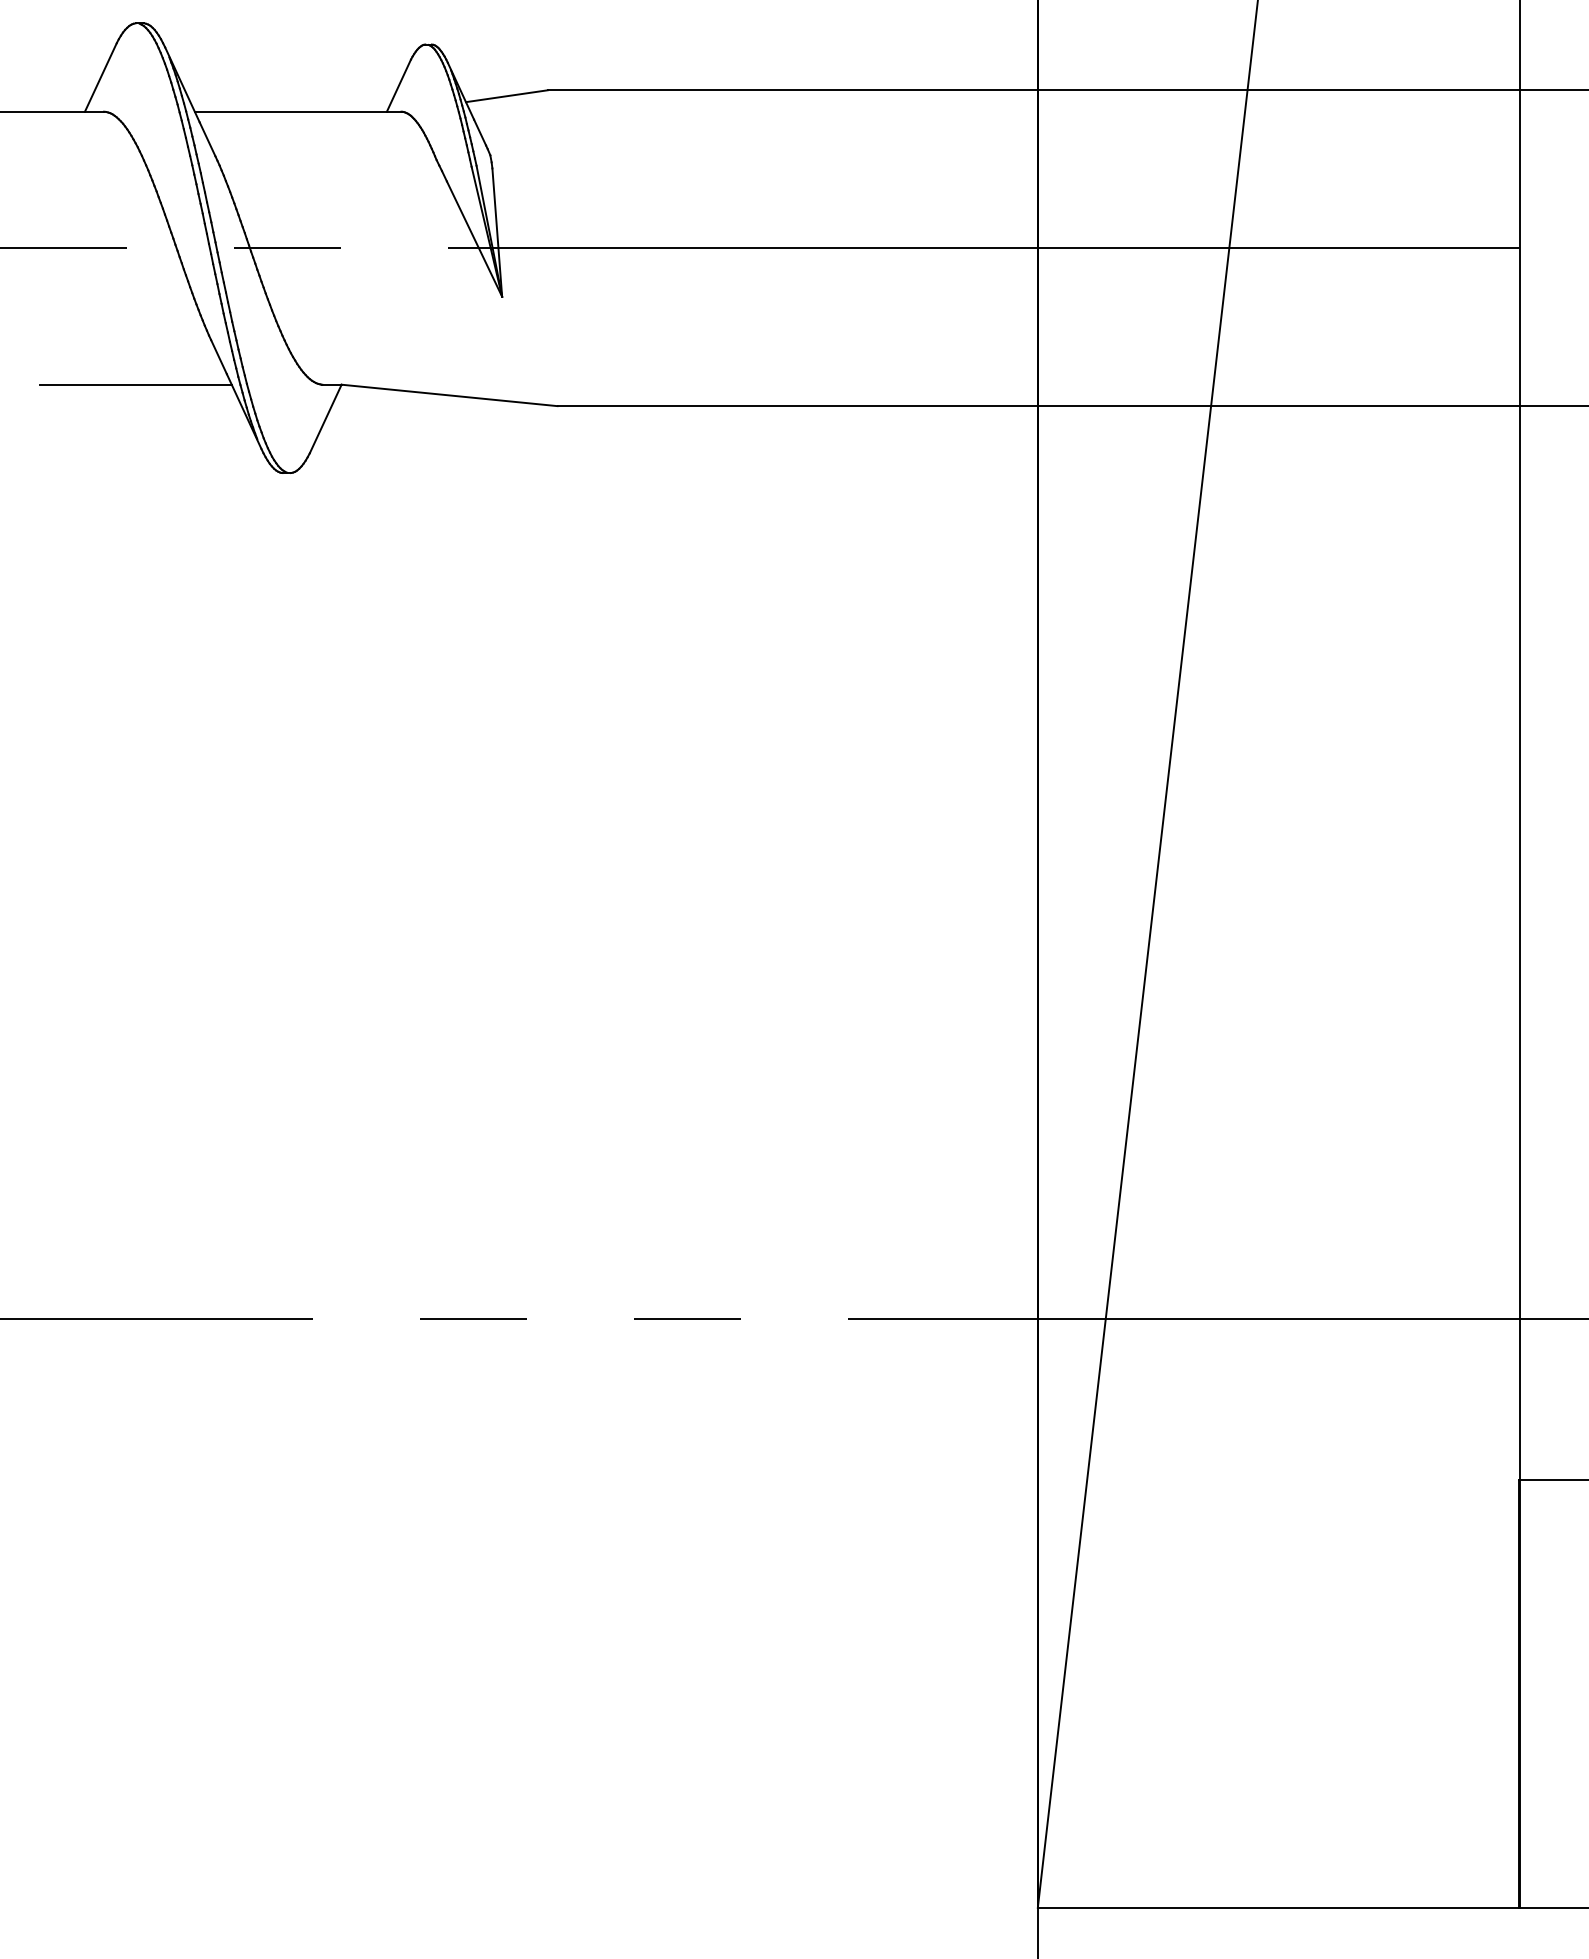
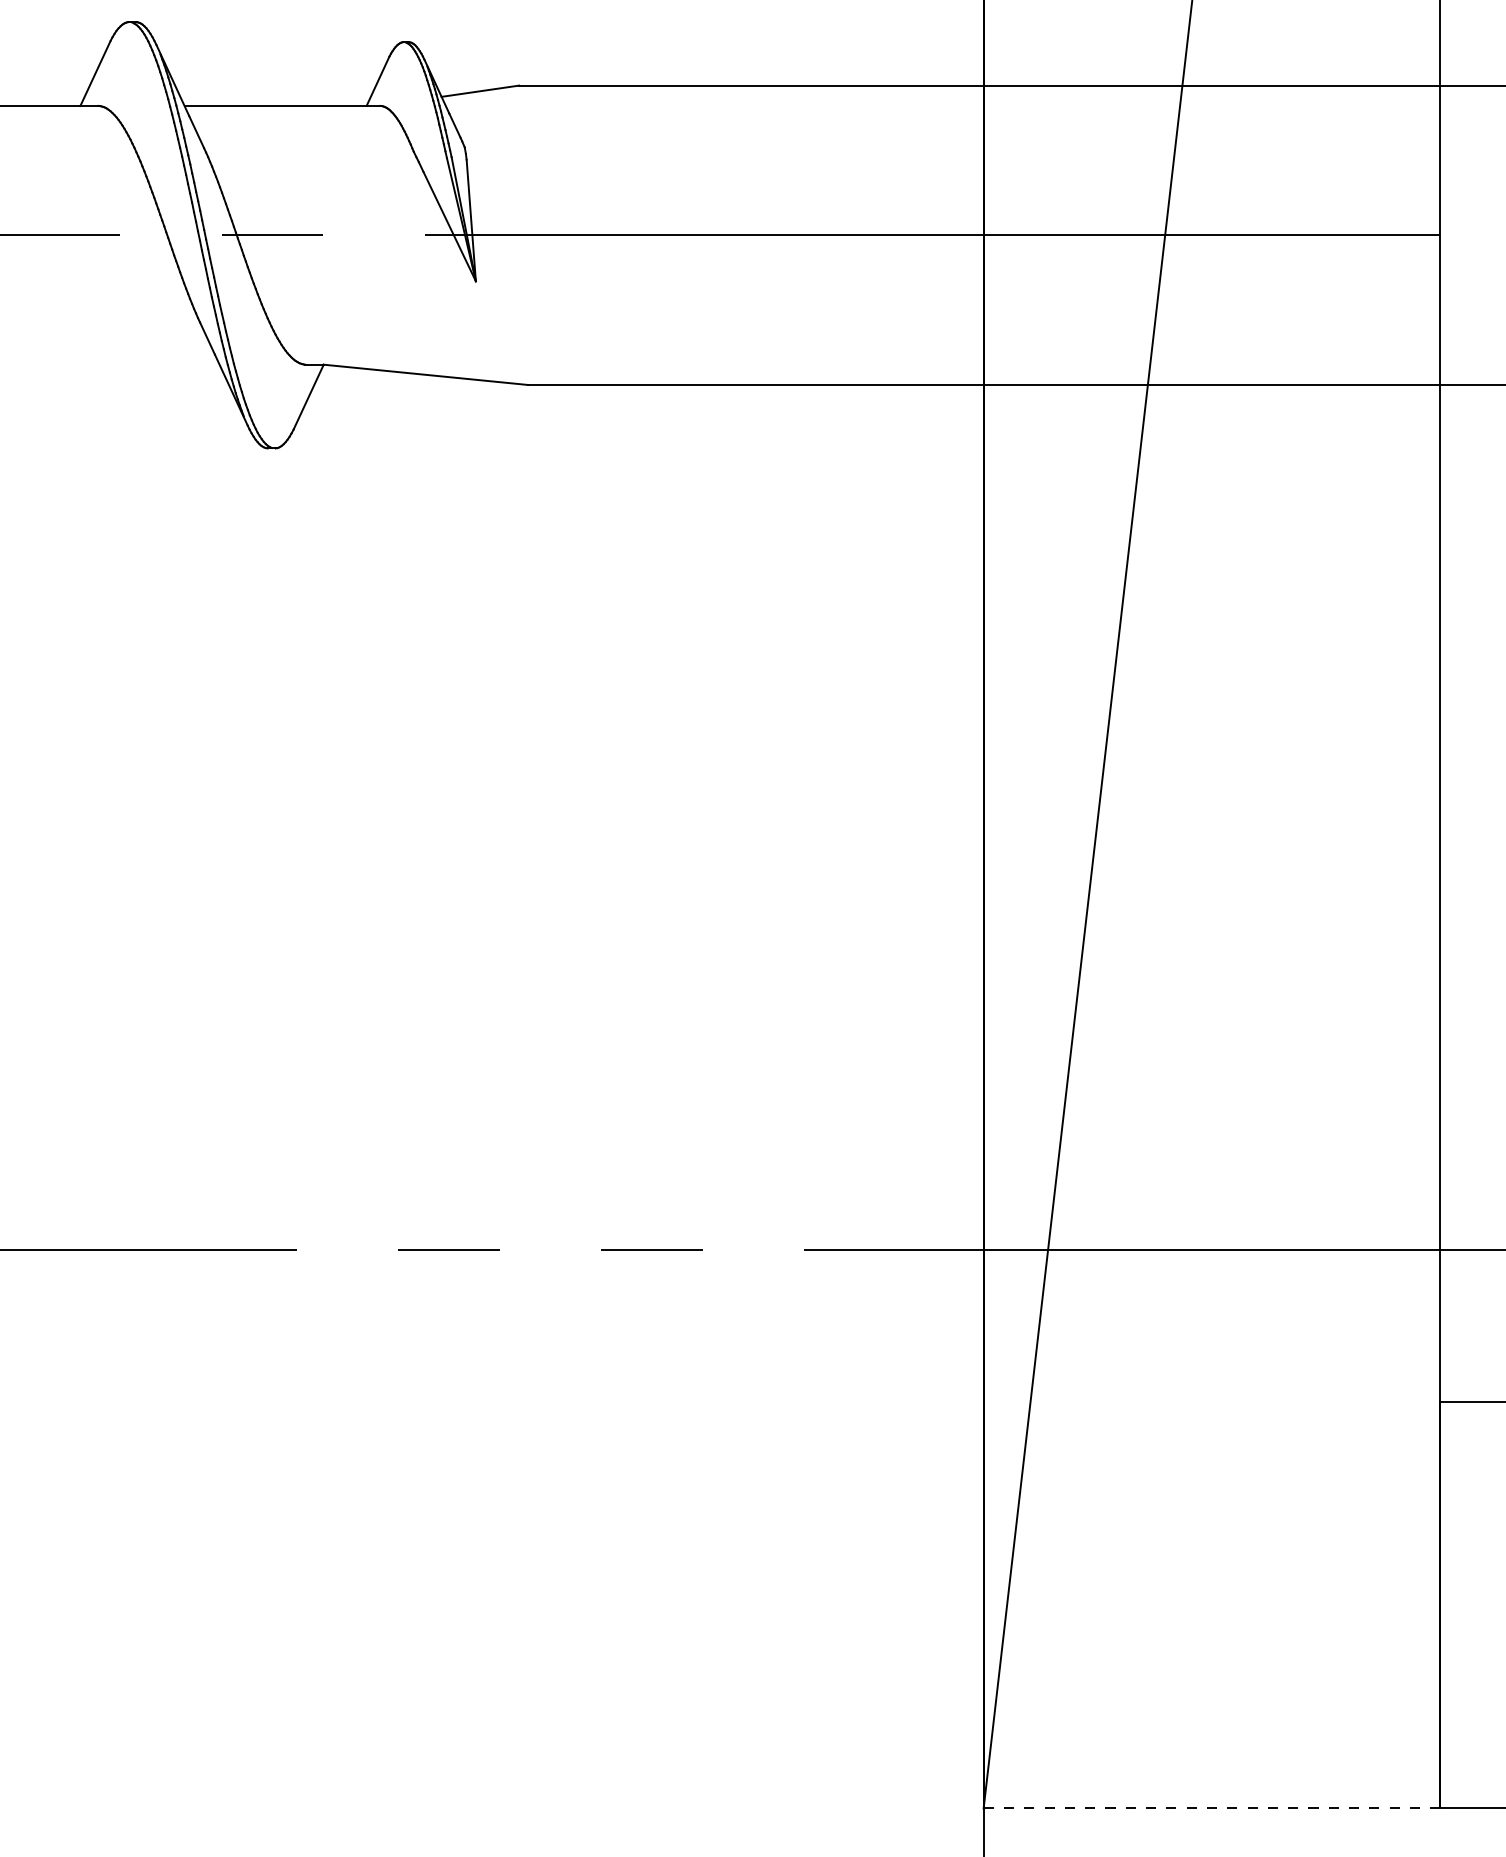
line: (135, 384) -> (128, 364), removed
line: (1278, 1907) -> (1211, 1808), solid -> dashed

